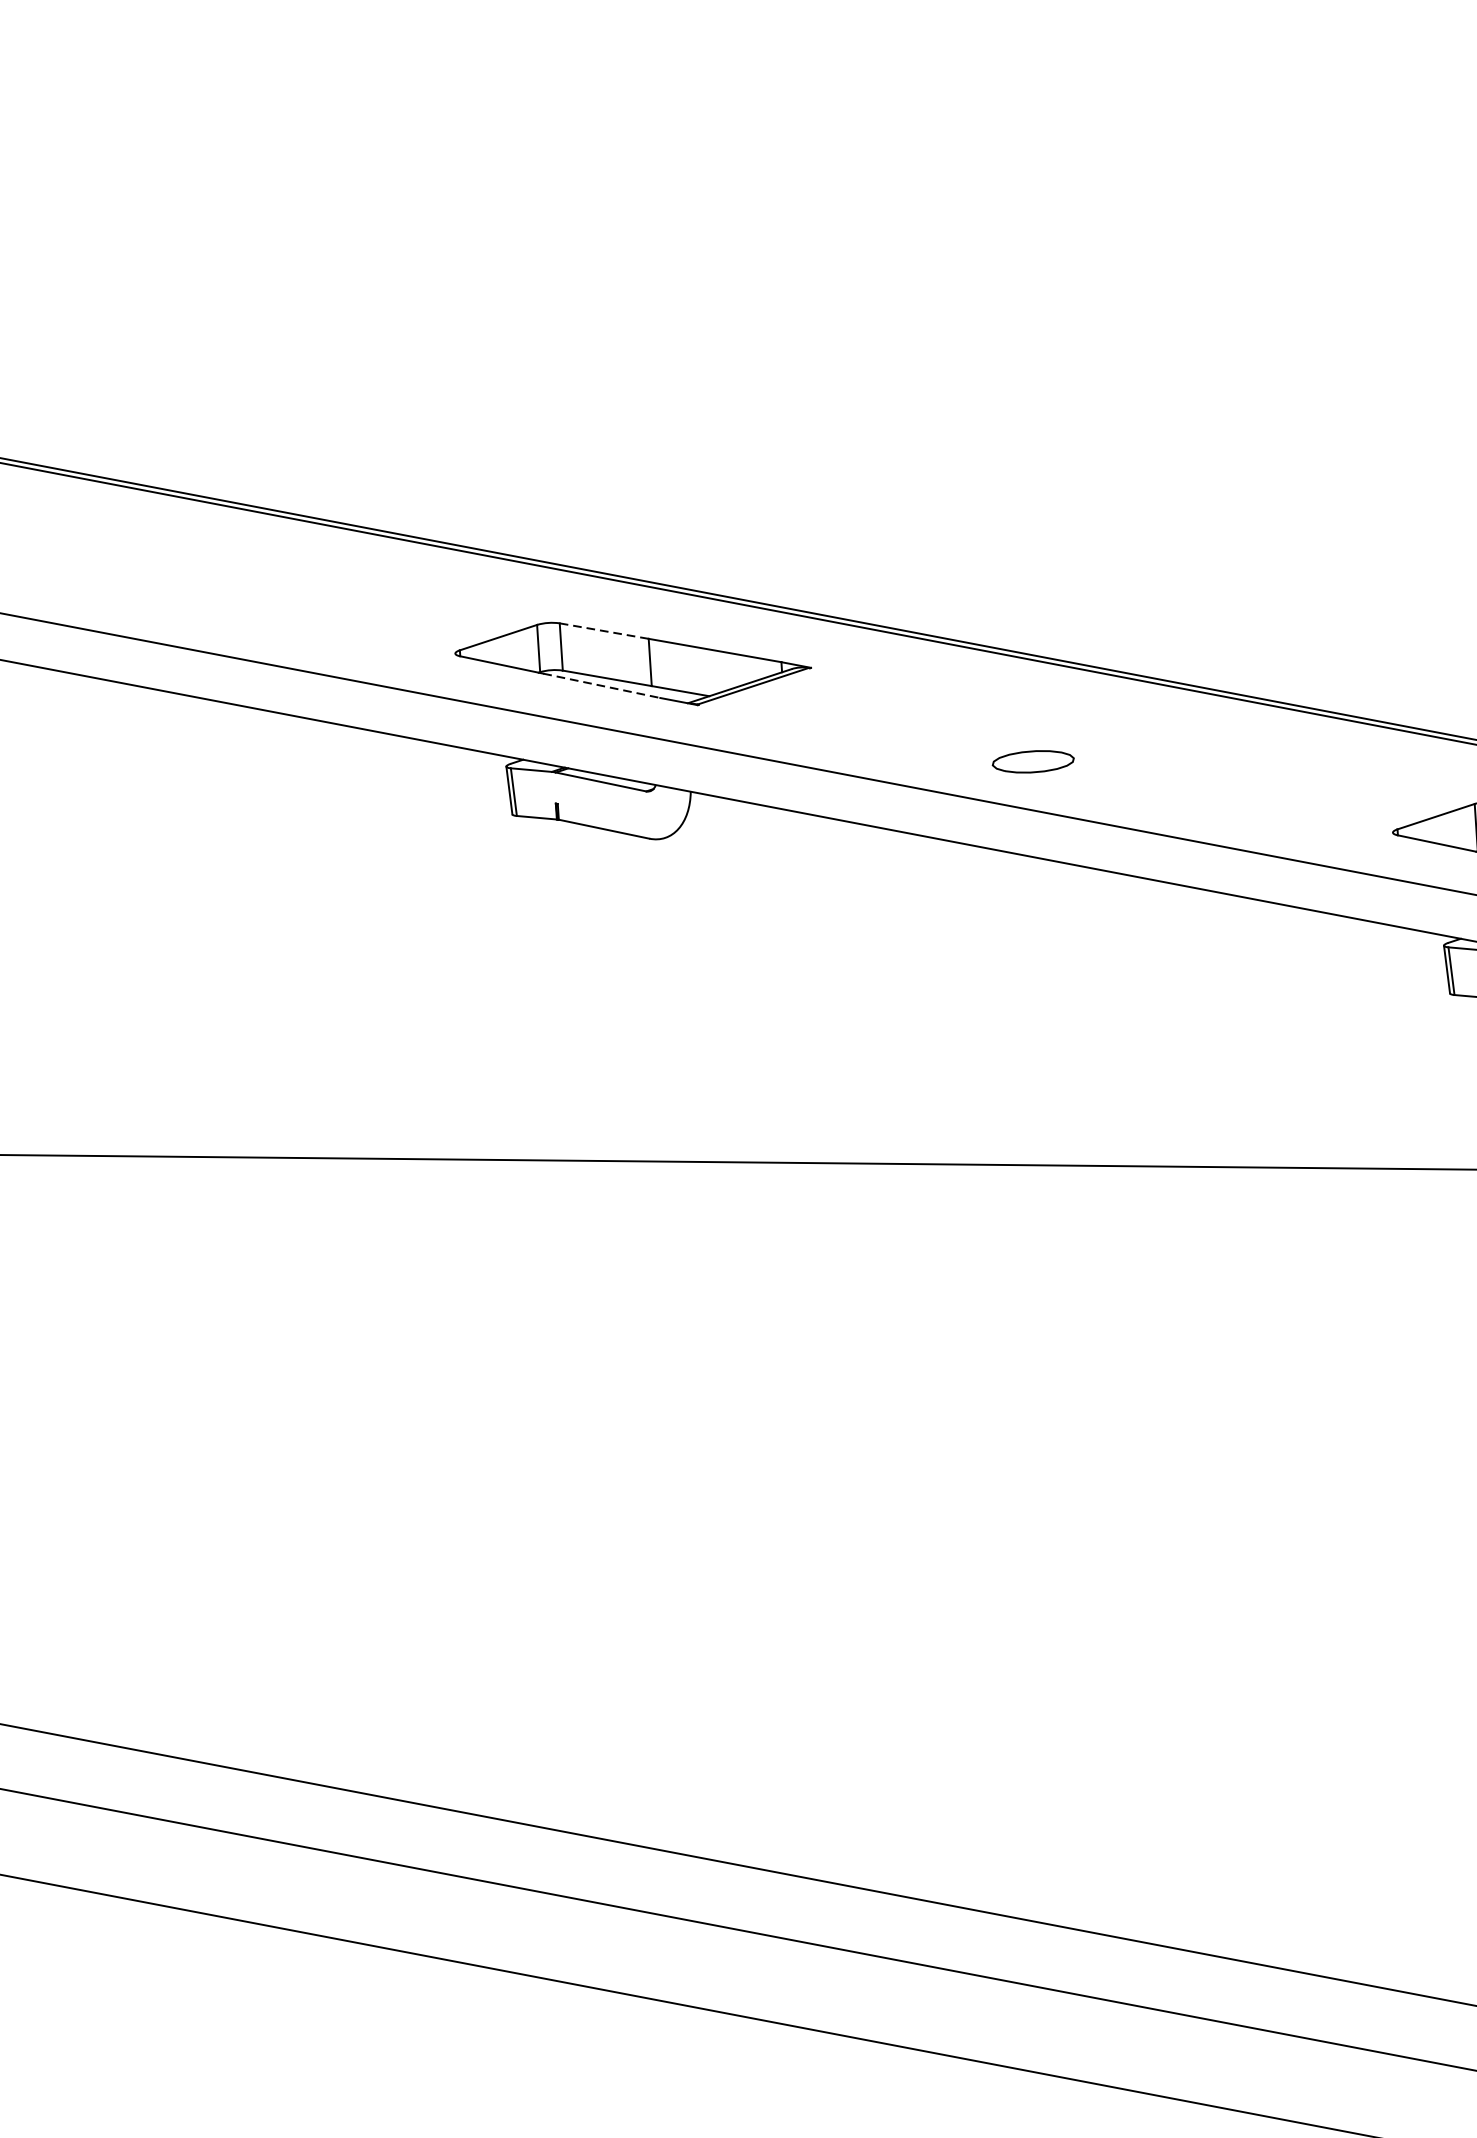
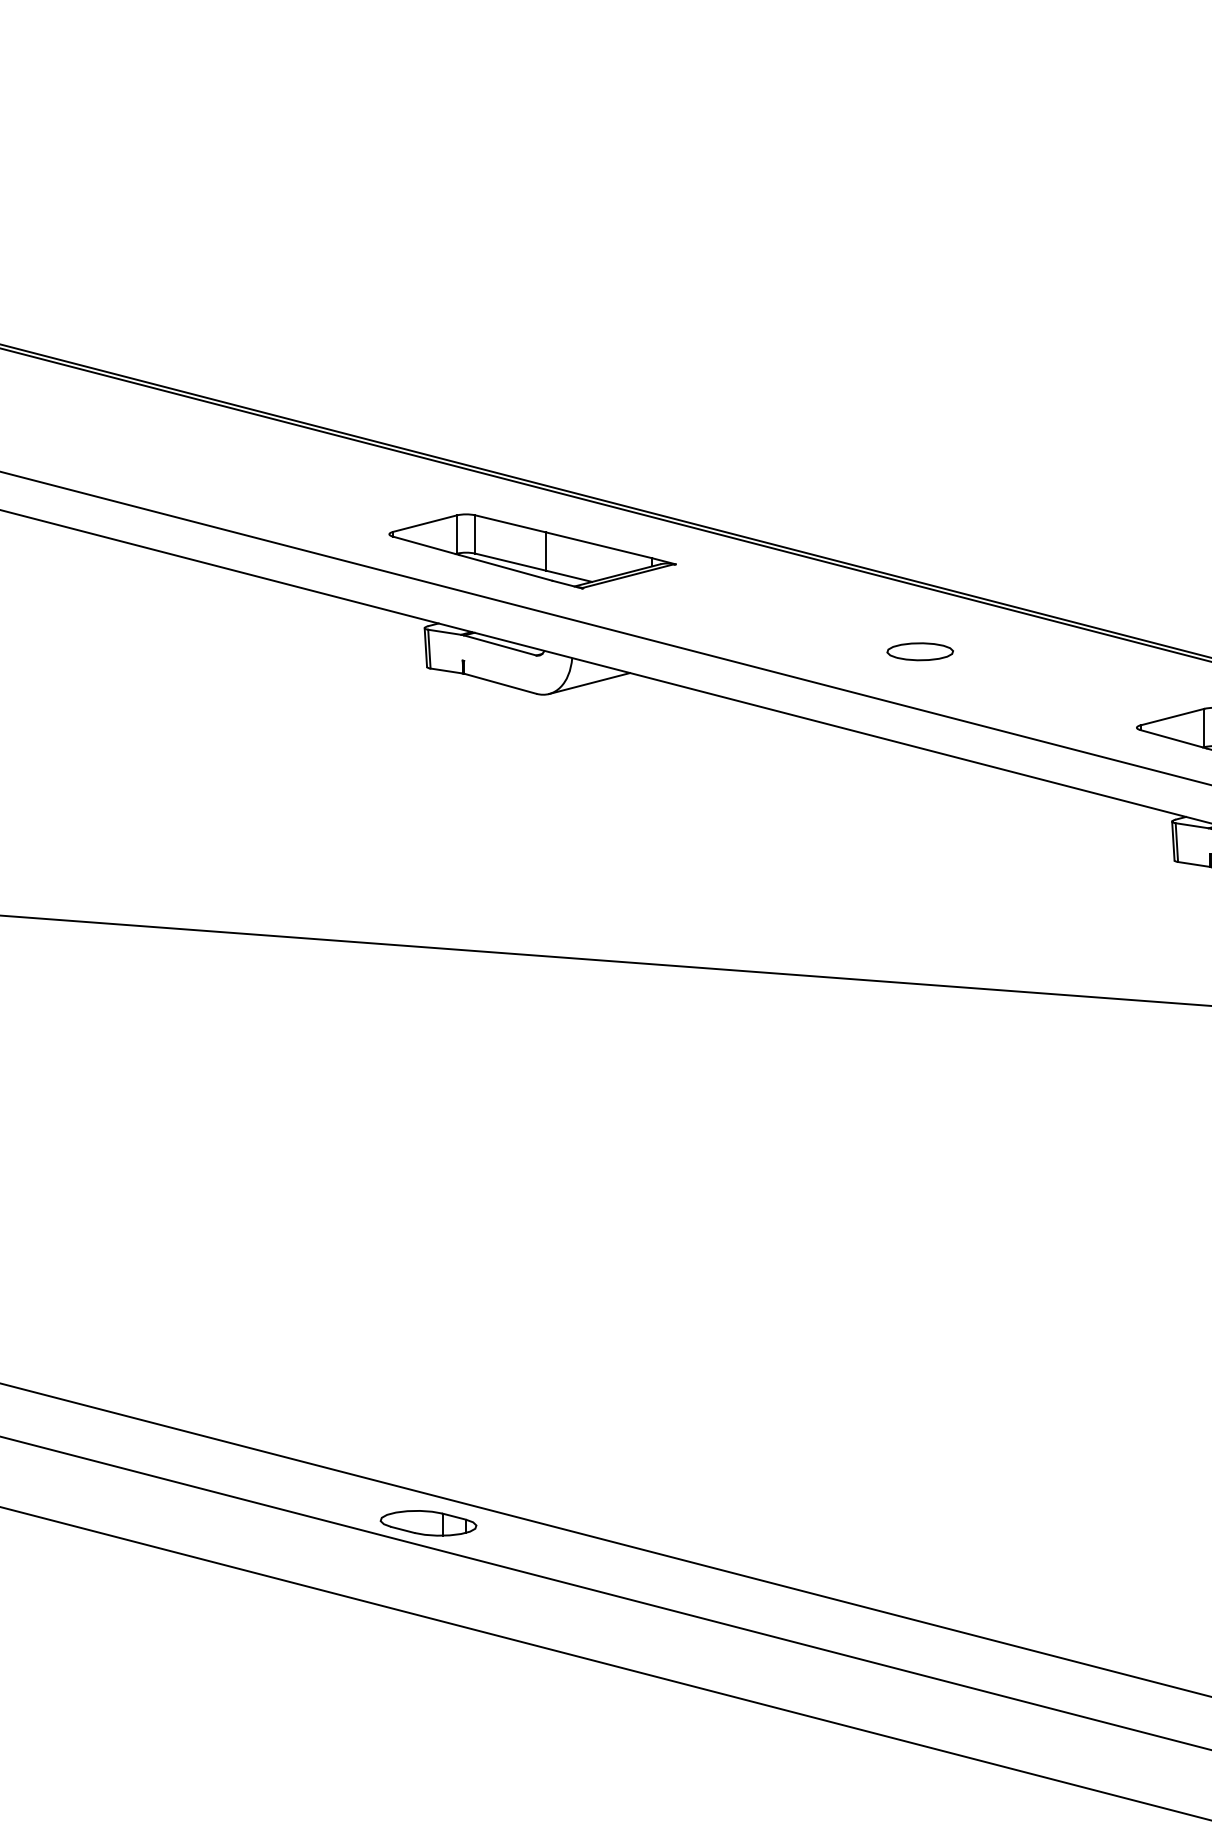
line: (603, 630) -> (510, 523), dashed -> solid
line: (602, 686) -> (506, 568), dashed -> solid
part: (1032, 761) -> (919, 651), moved
line: (714, 821) -> (589, 683), added
part: (582, 1870) -> (428, 1523), added

